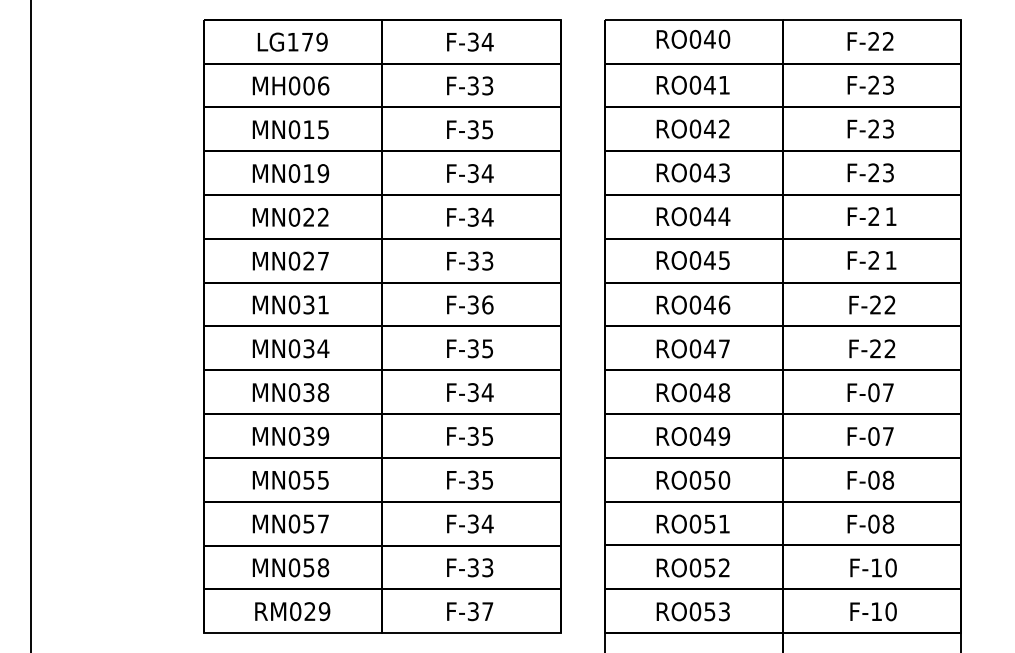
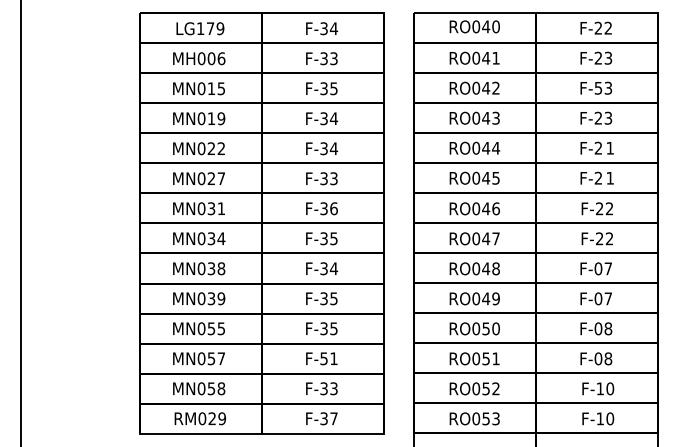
text: (873, 127) -> (598, 87), F-23 -> F-53
text: (481, 523) -> (329, 358), F-34 -> F-51

